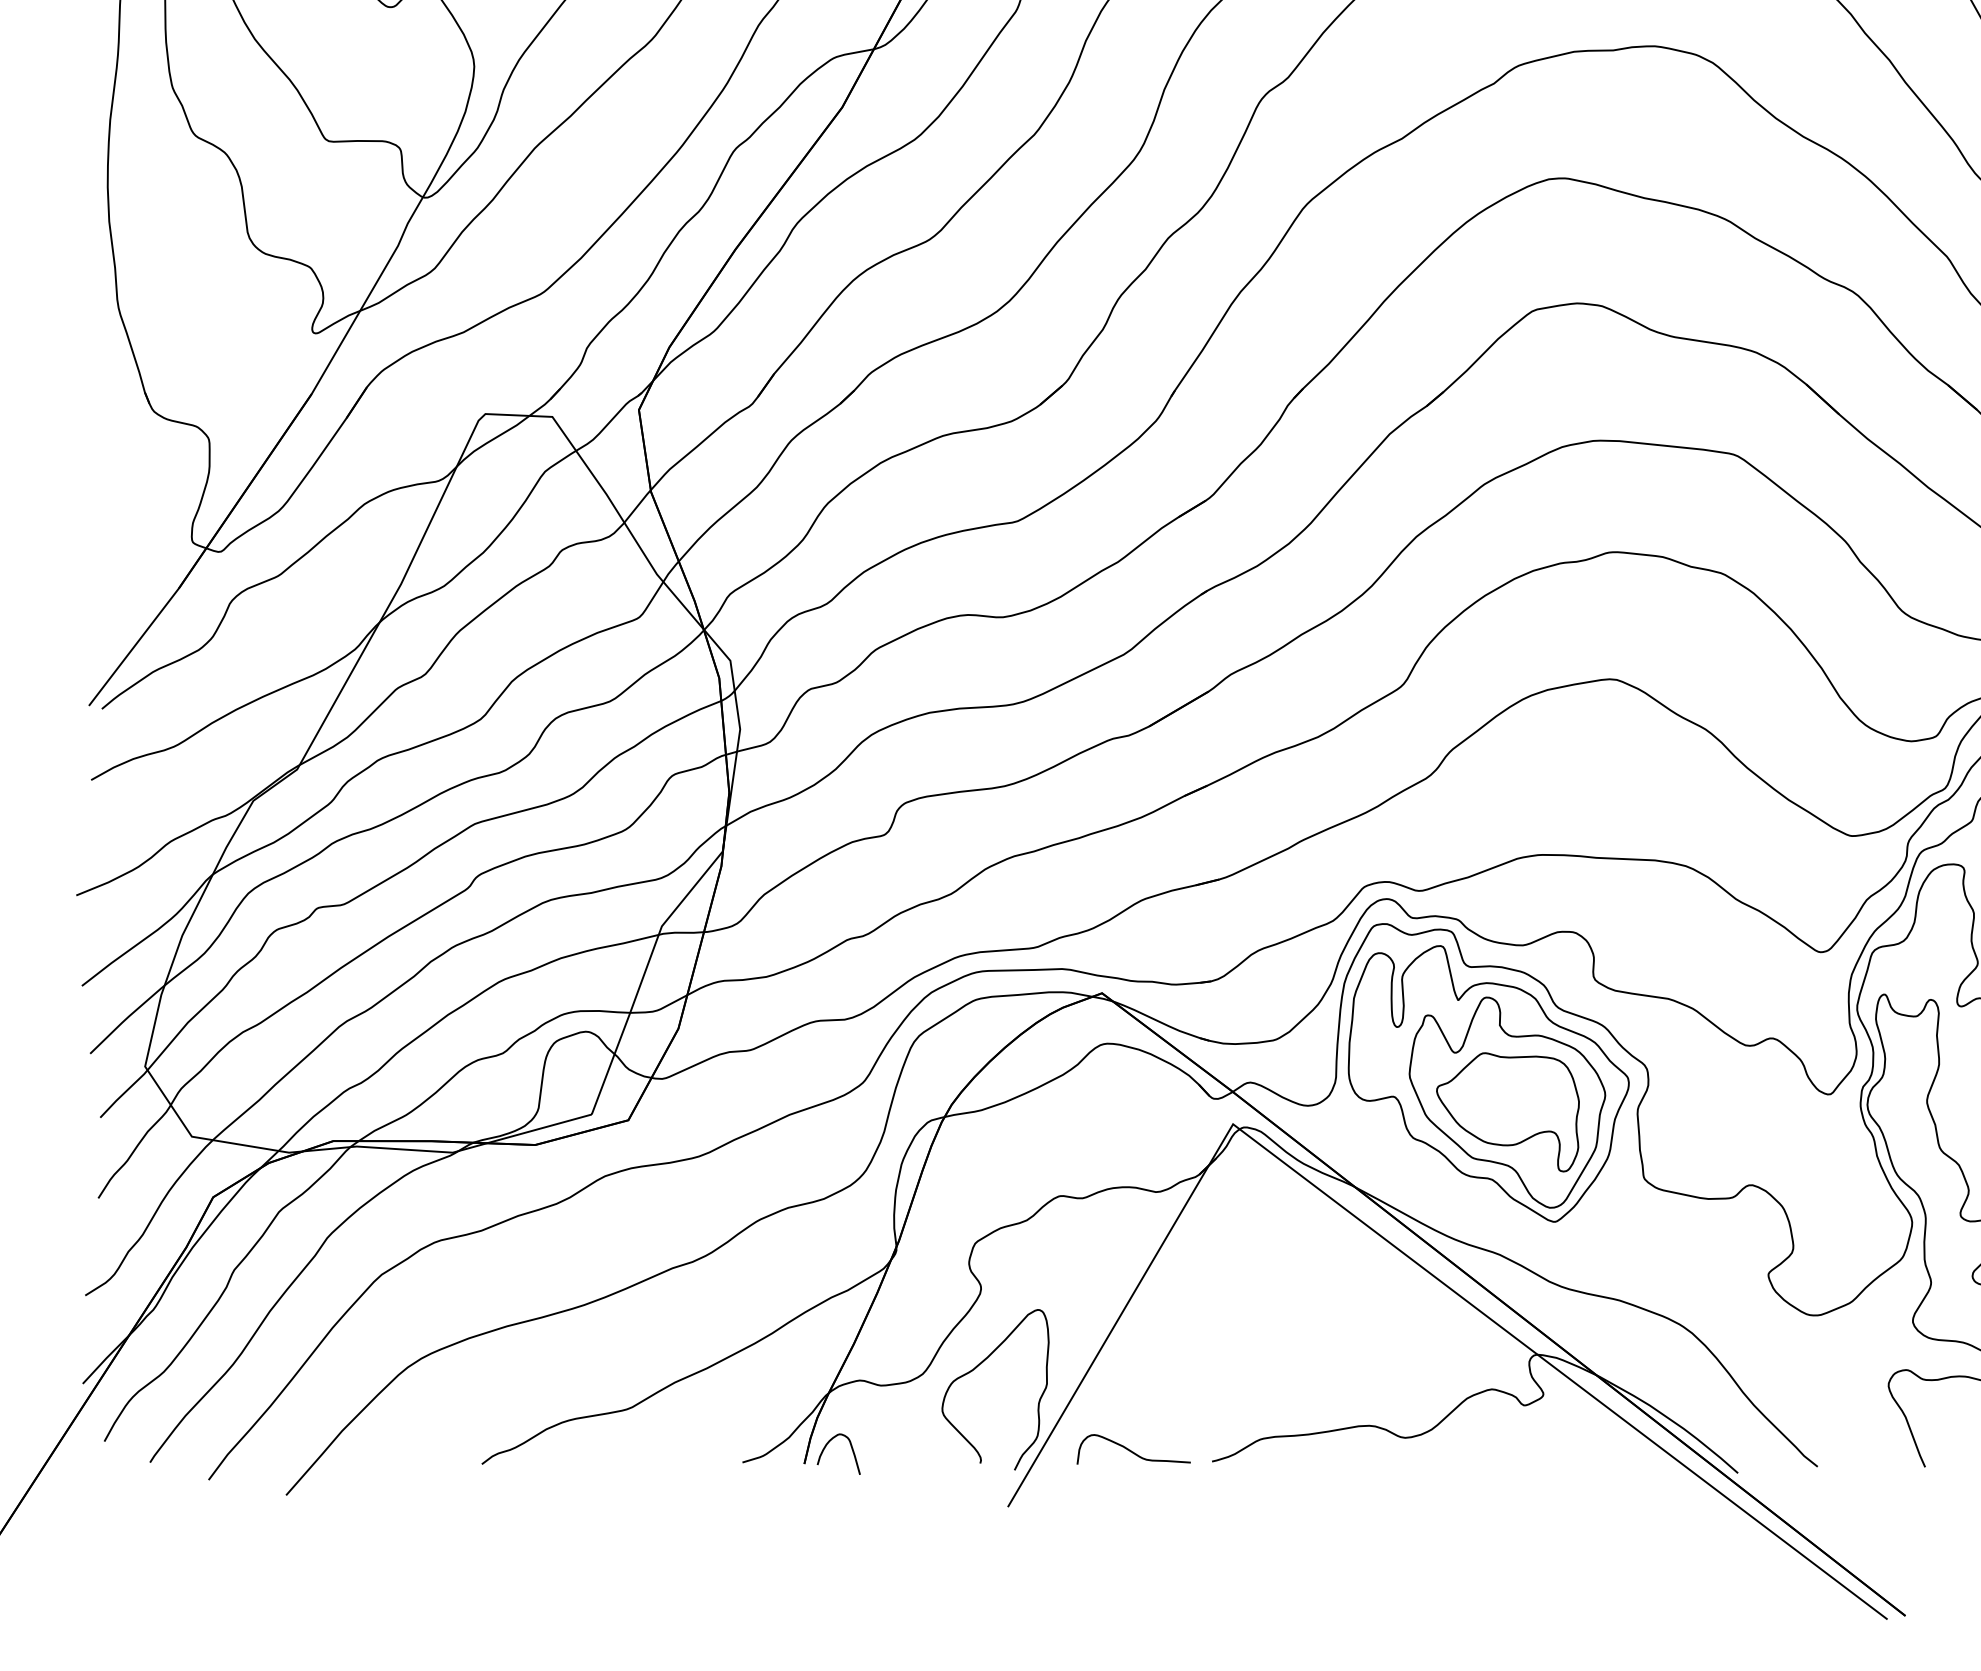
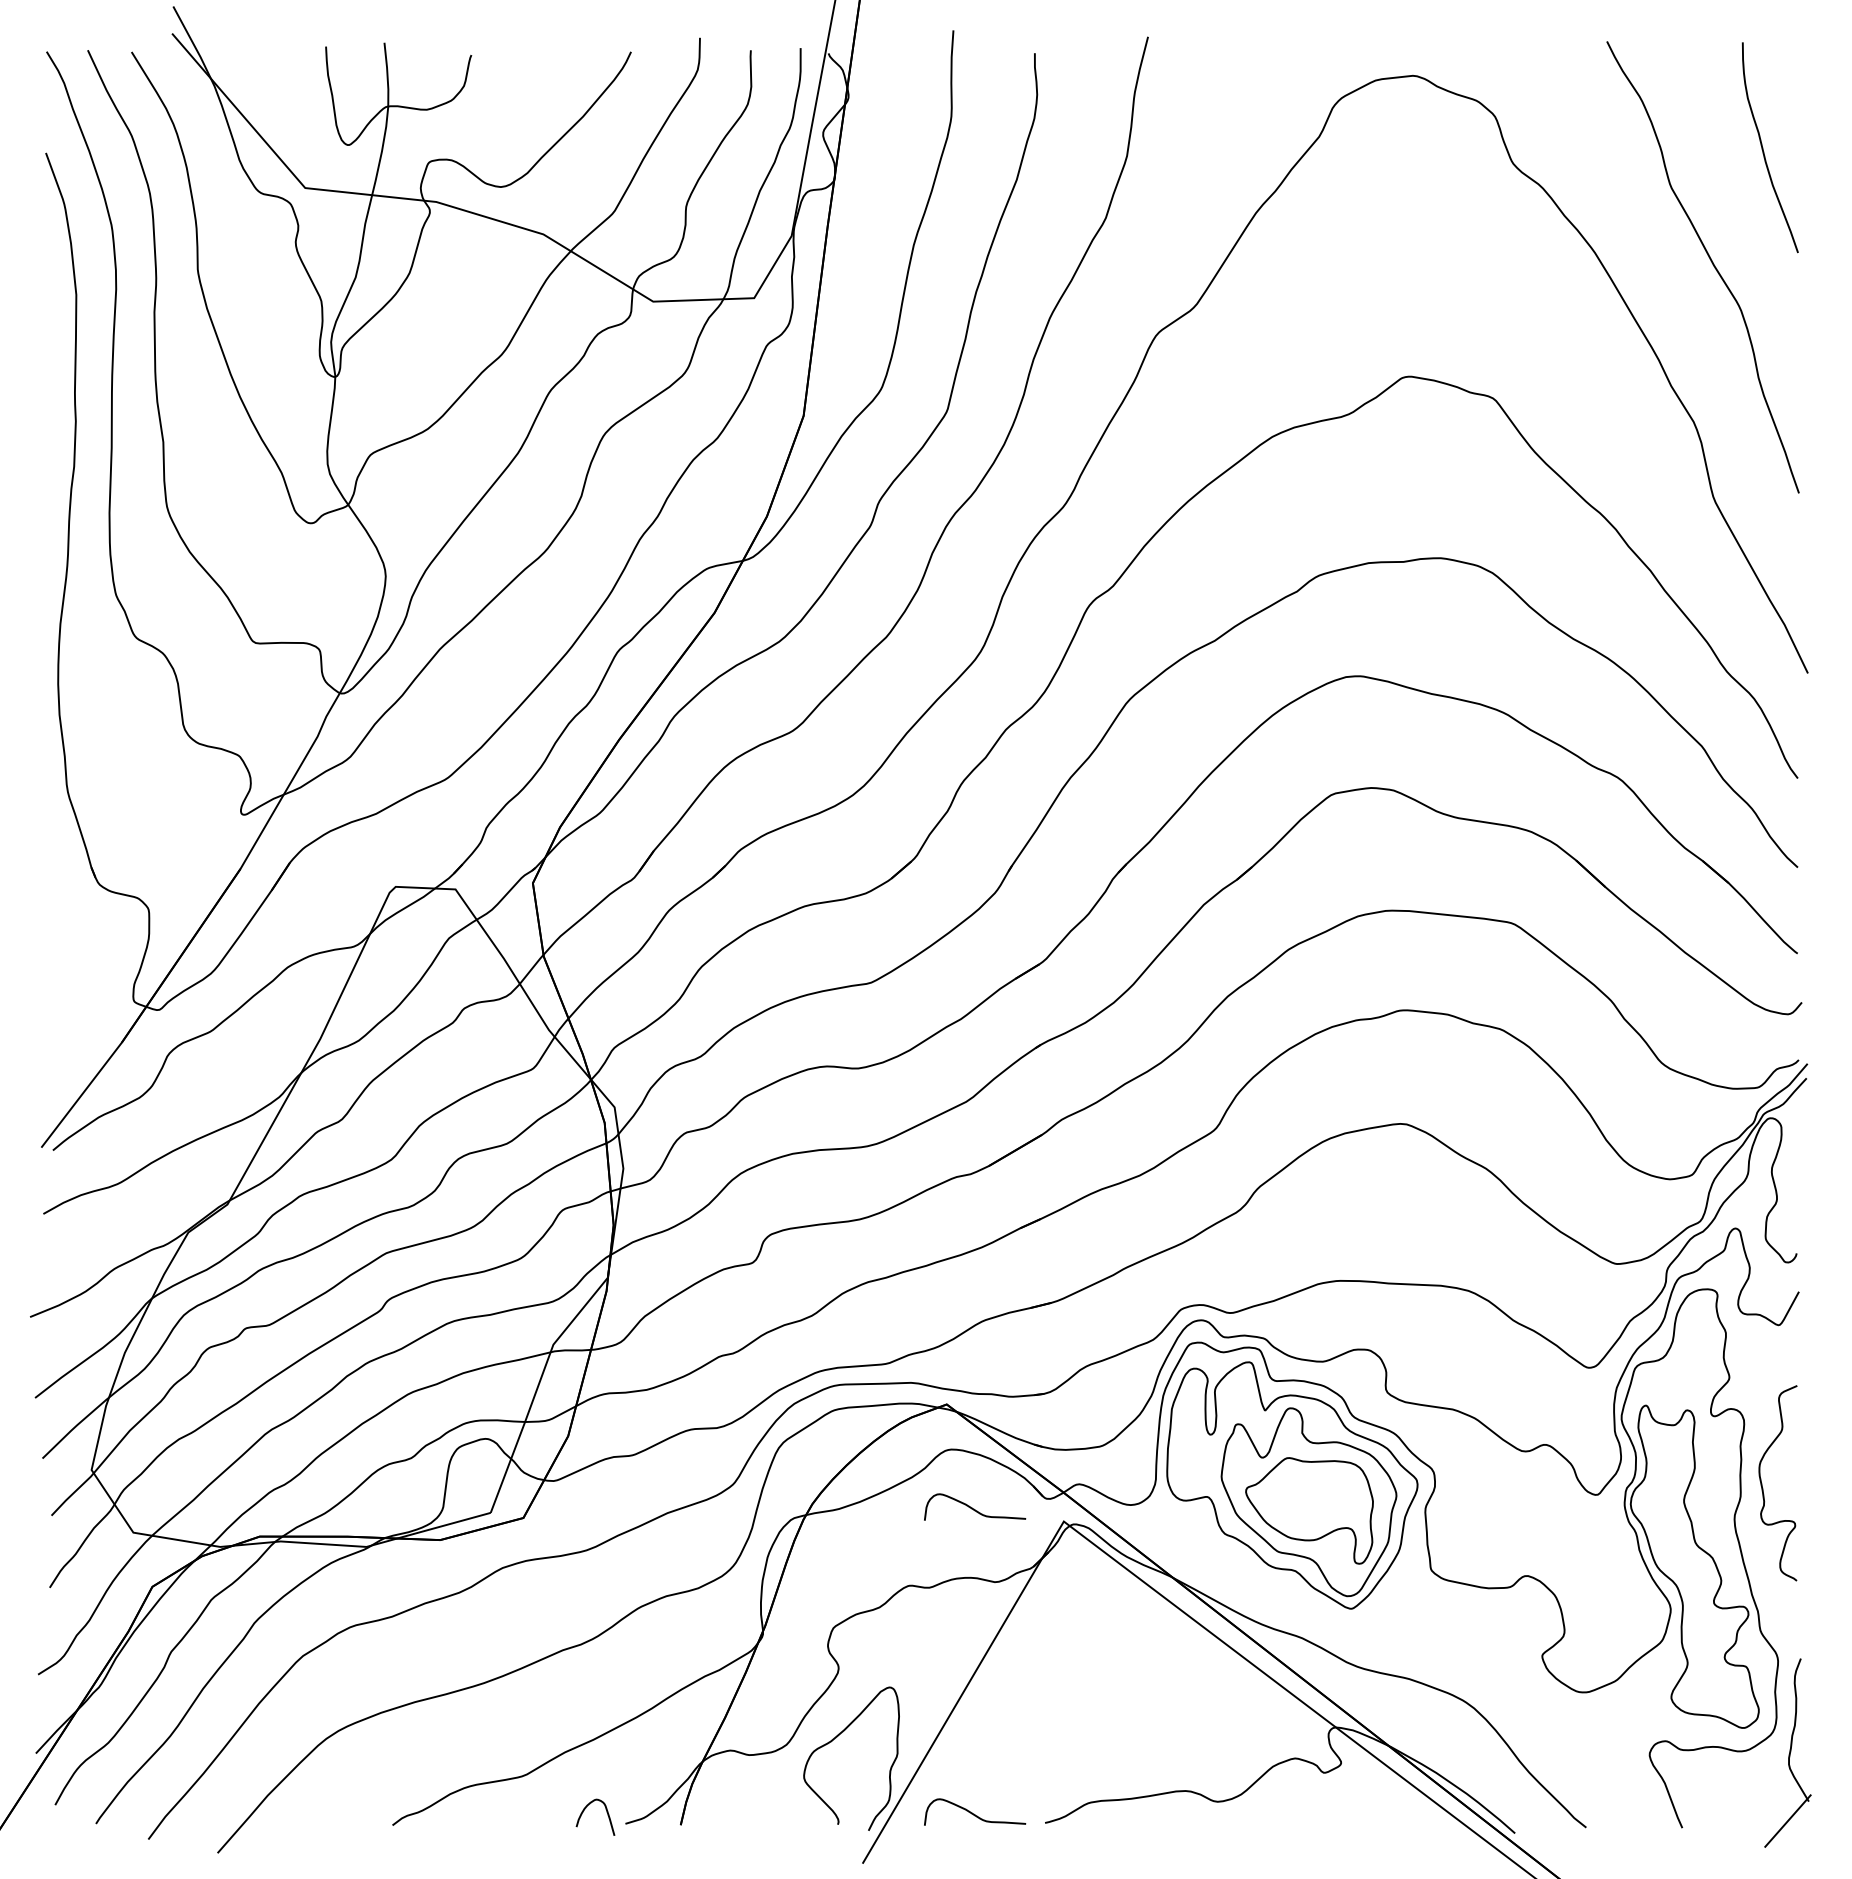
curve: (1133, 1109) -> (974, 1508), added
curve: (851, 1448) -> (606, 1812), moved

